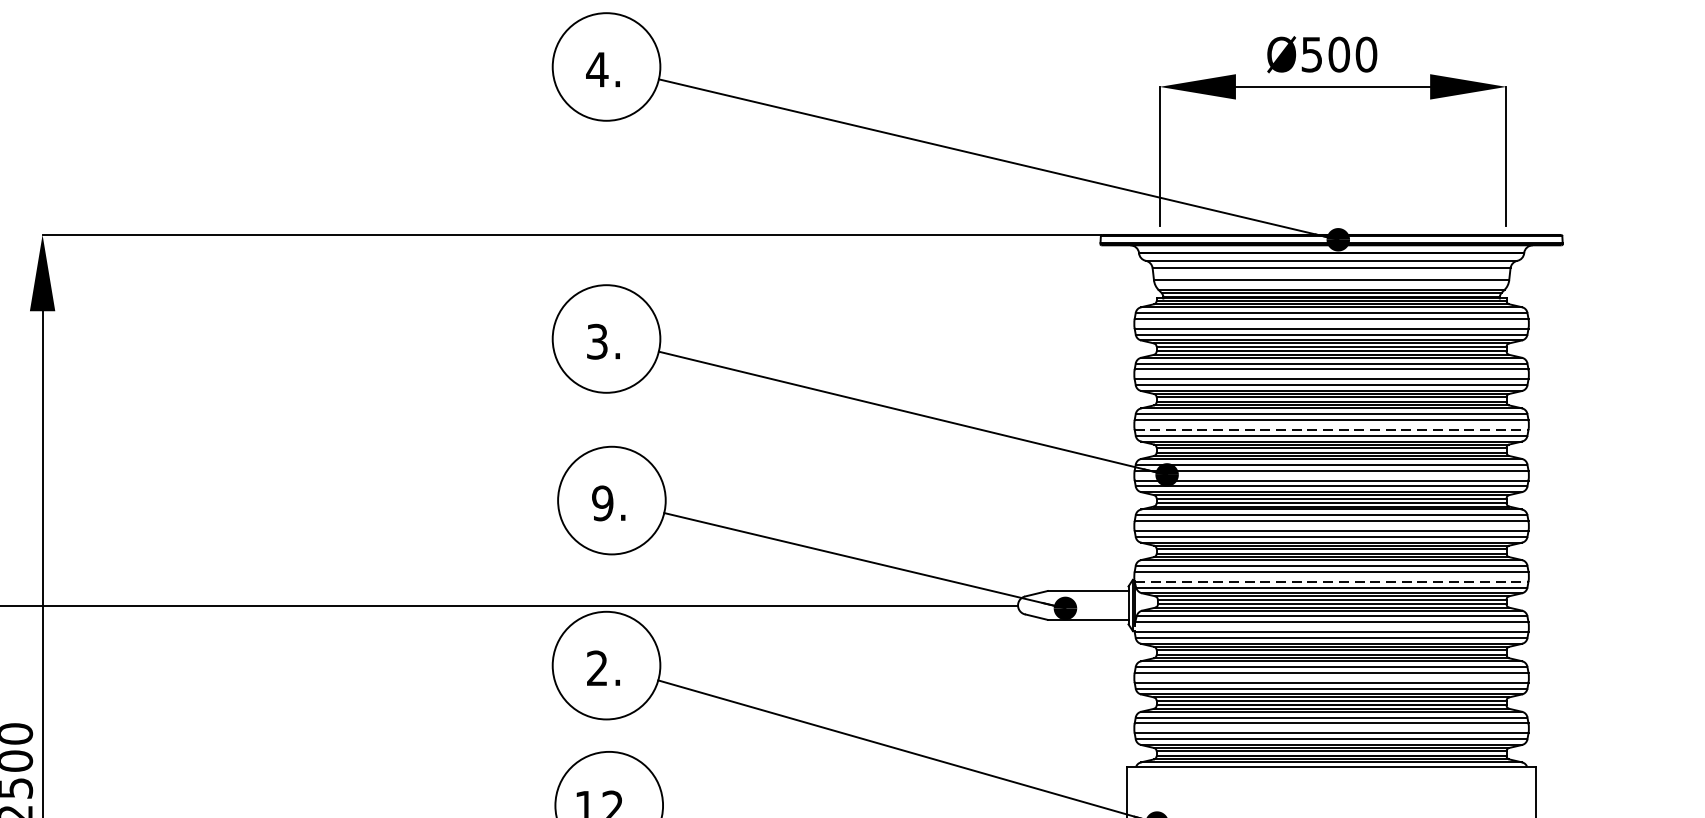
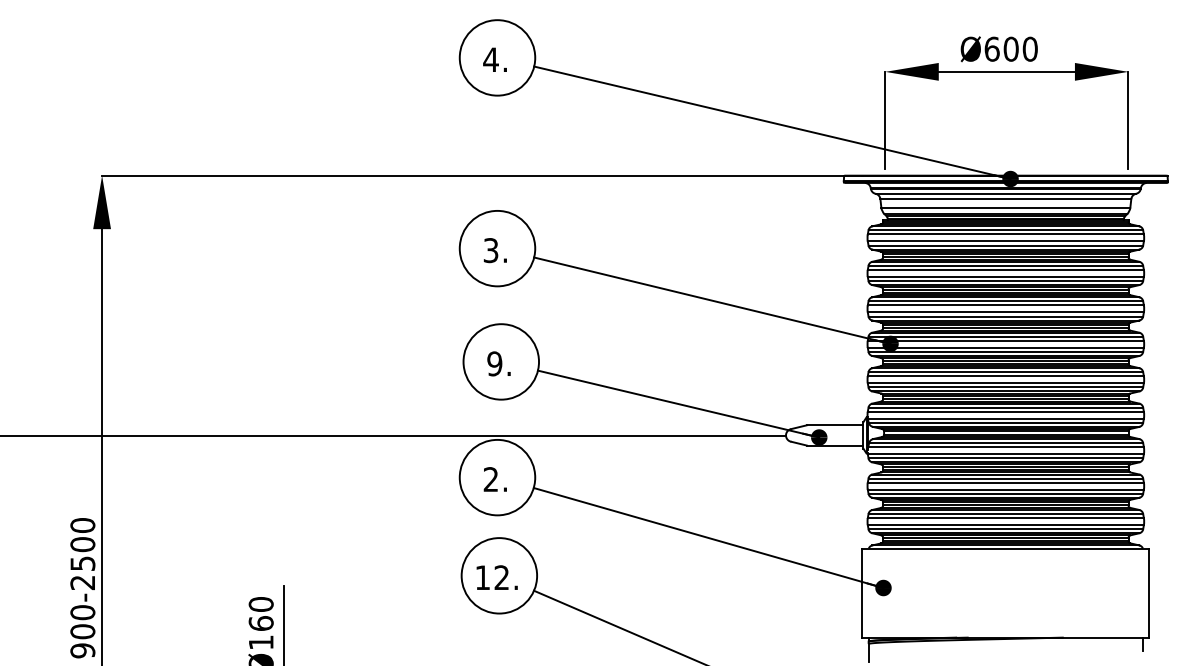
text: (1311, 53) -> (991, 48), Ø500 -> Ø600
line: (1332, 430) -> (1006, 312), dashed -> solid
line: (1331, 581) -> (1005, 418), dashed -> solid

